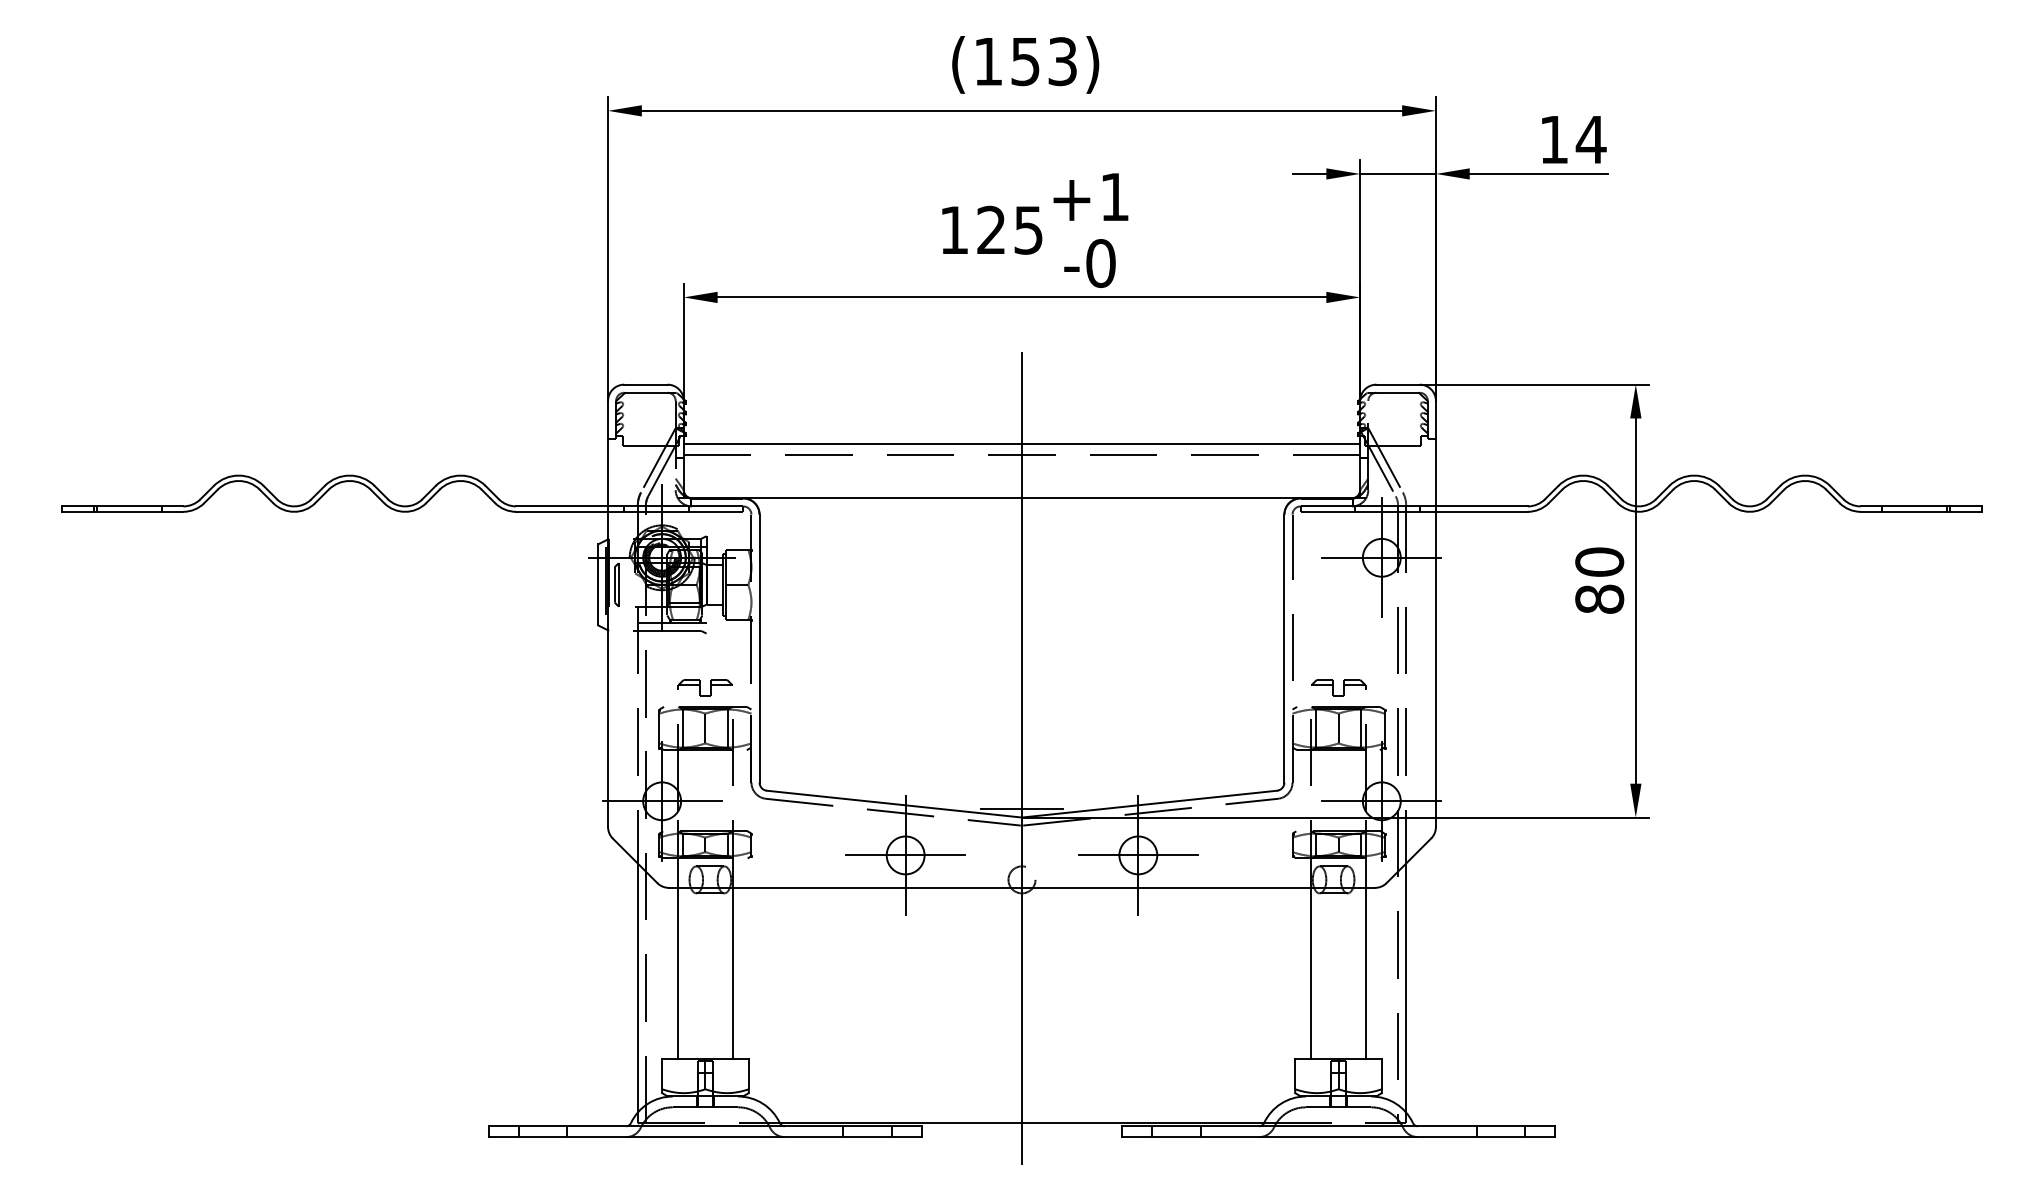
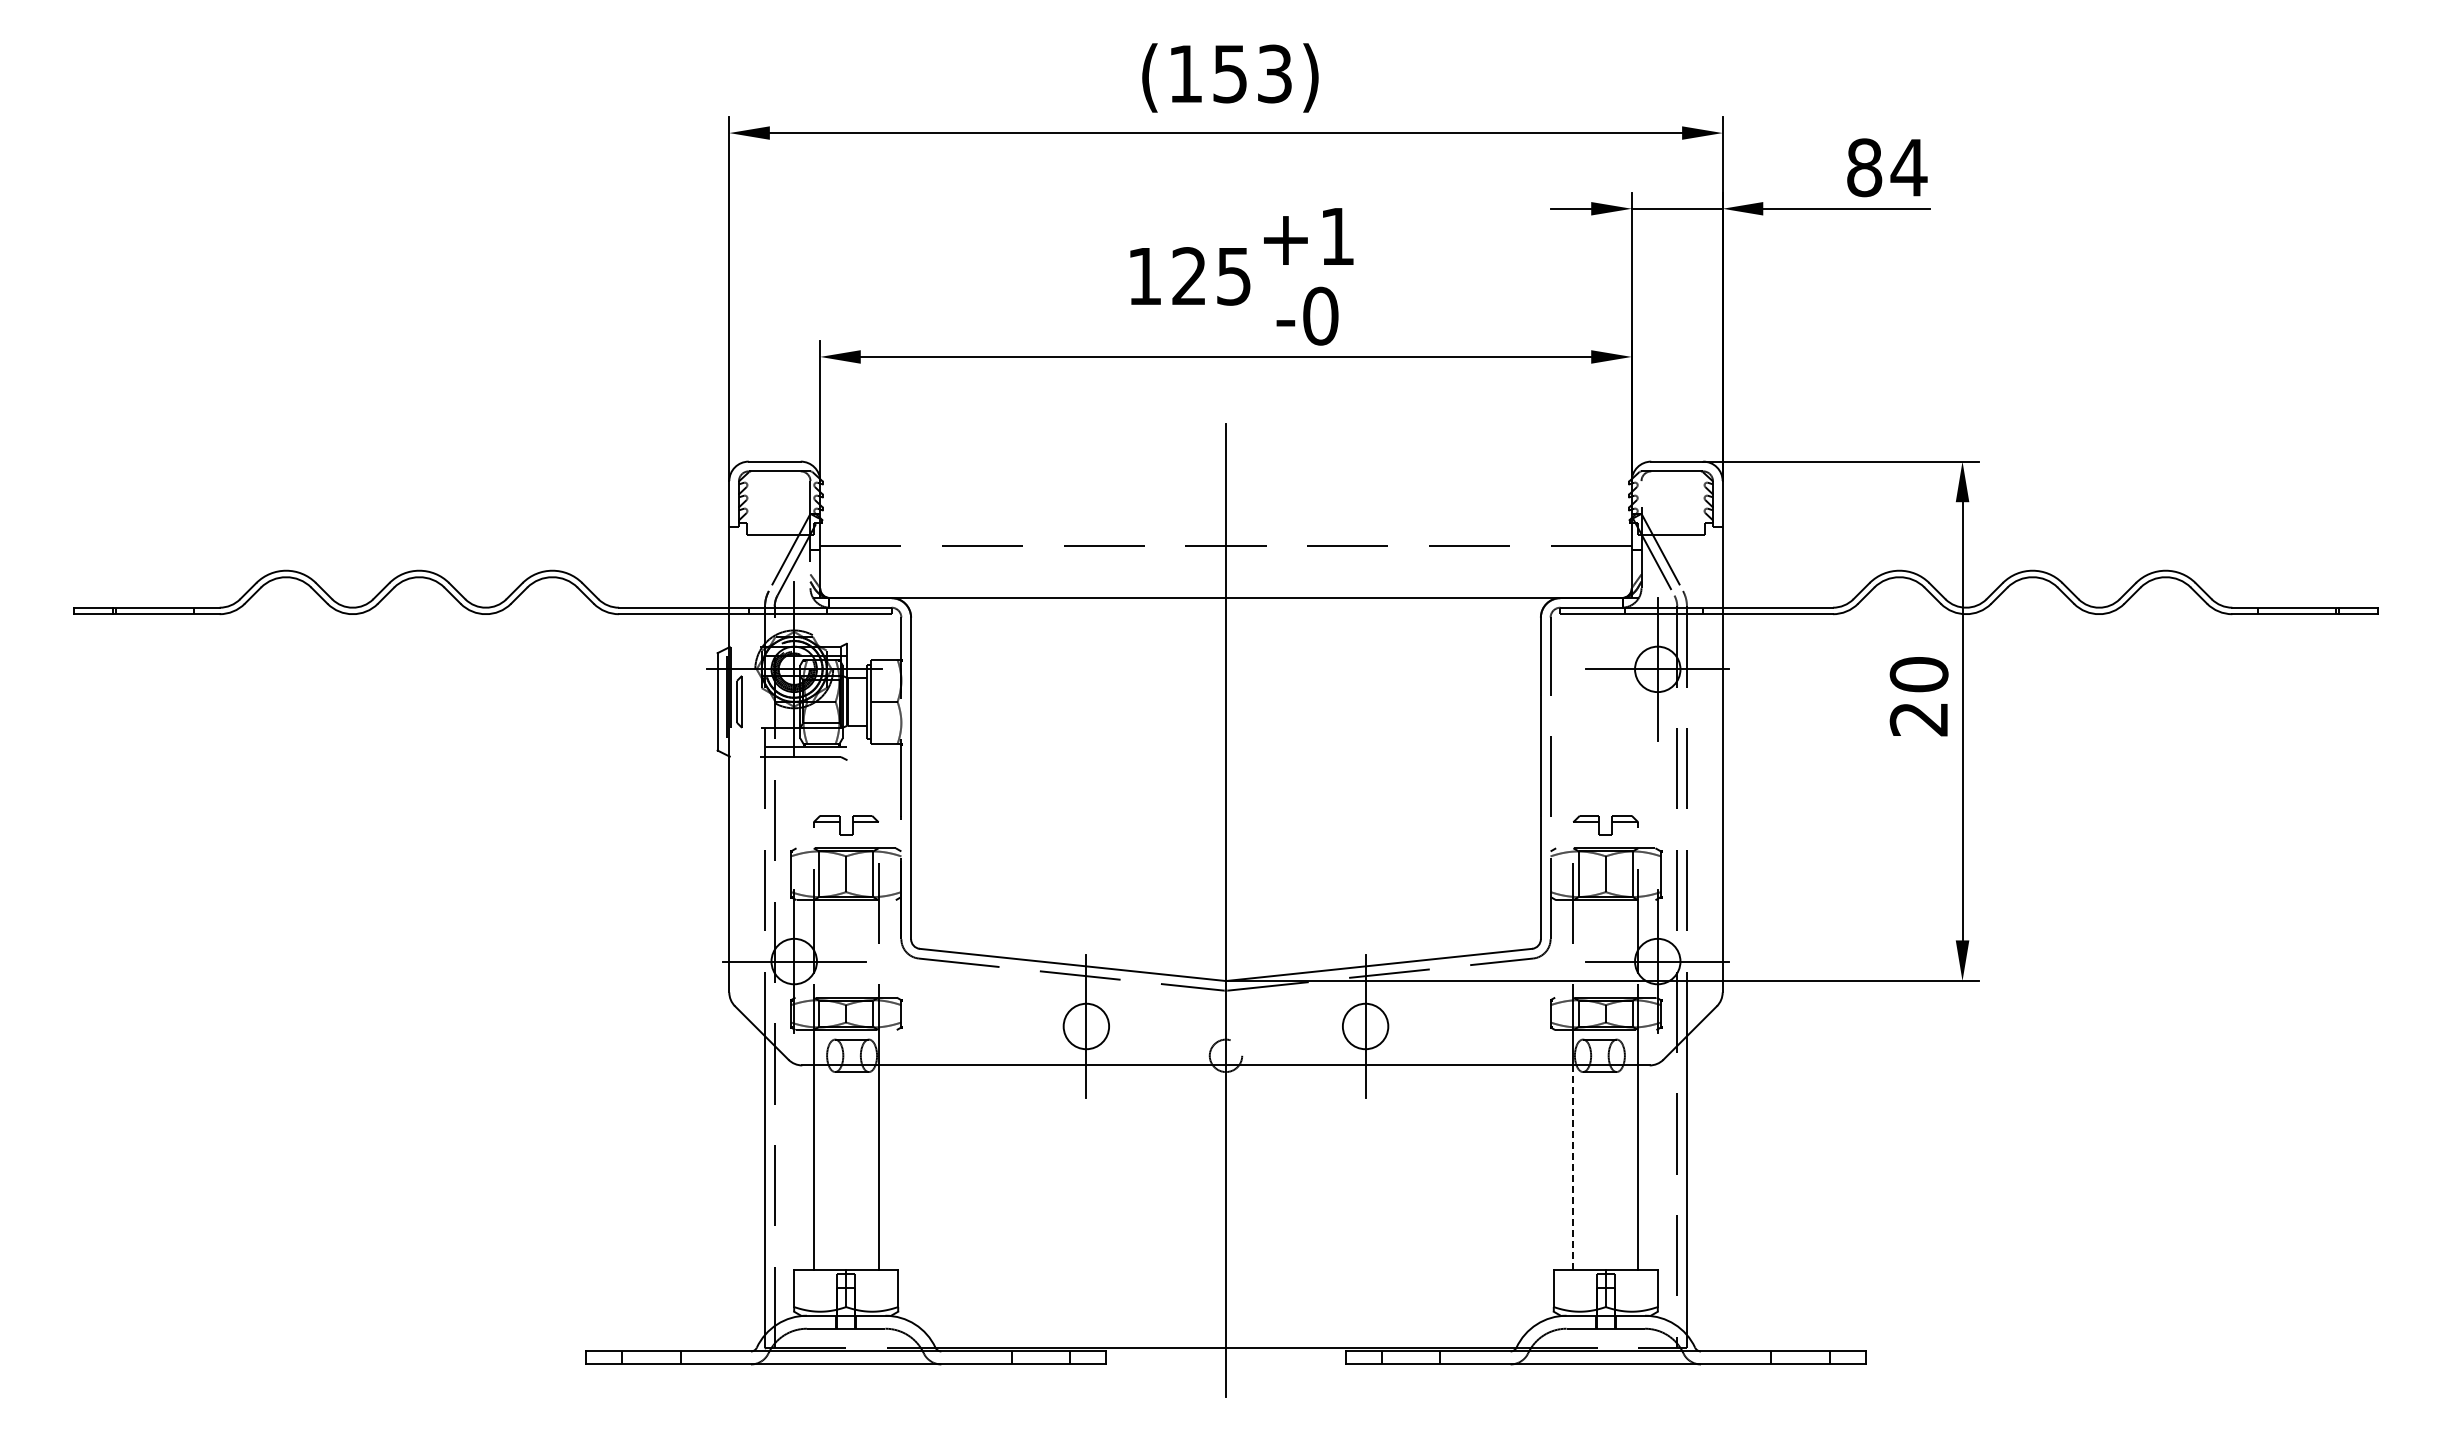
text: (1554, 139) -> (1864, 167), 14 -> 84
line: (1021, 444) -> (1225, 533), removed
text: (1599, 598) -> (1918, 718), 80 -> 20
line: (1021, 809) -> (1225, 971), removed
line: (904, 855) -> (1085, 1026), removed
line: (1138, 855) -> (1365, 1026), removed
line: (1311, 972) -> (1573, 1167), solid -> dashed

